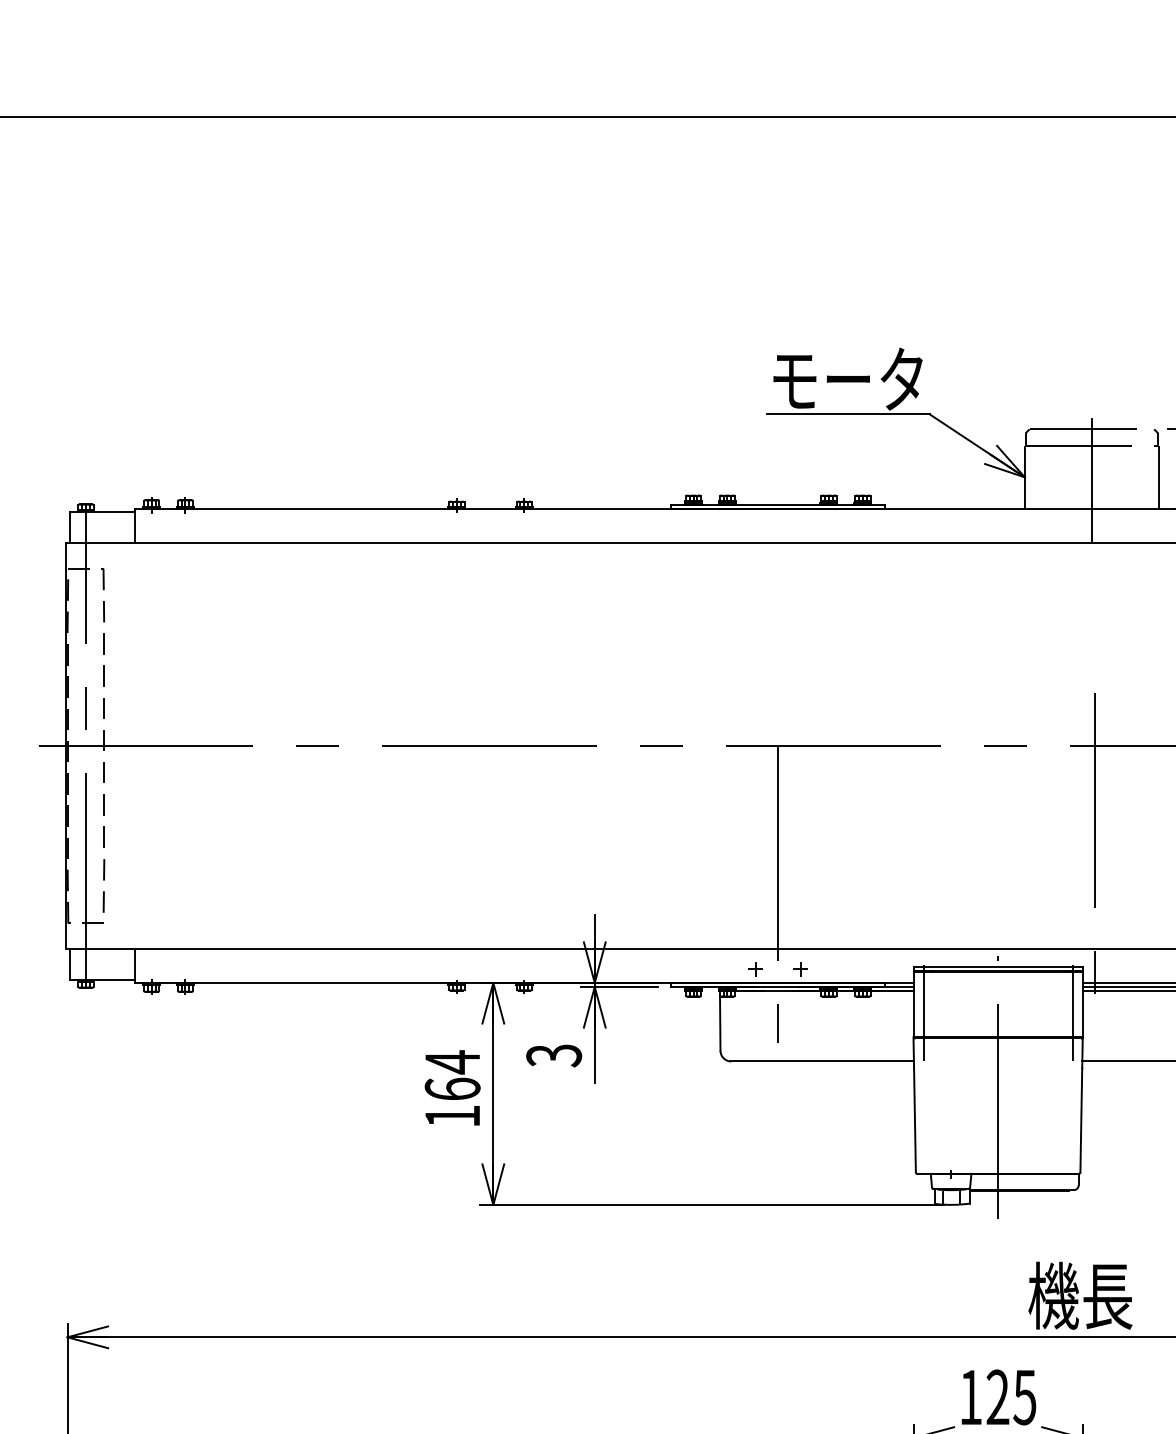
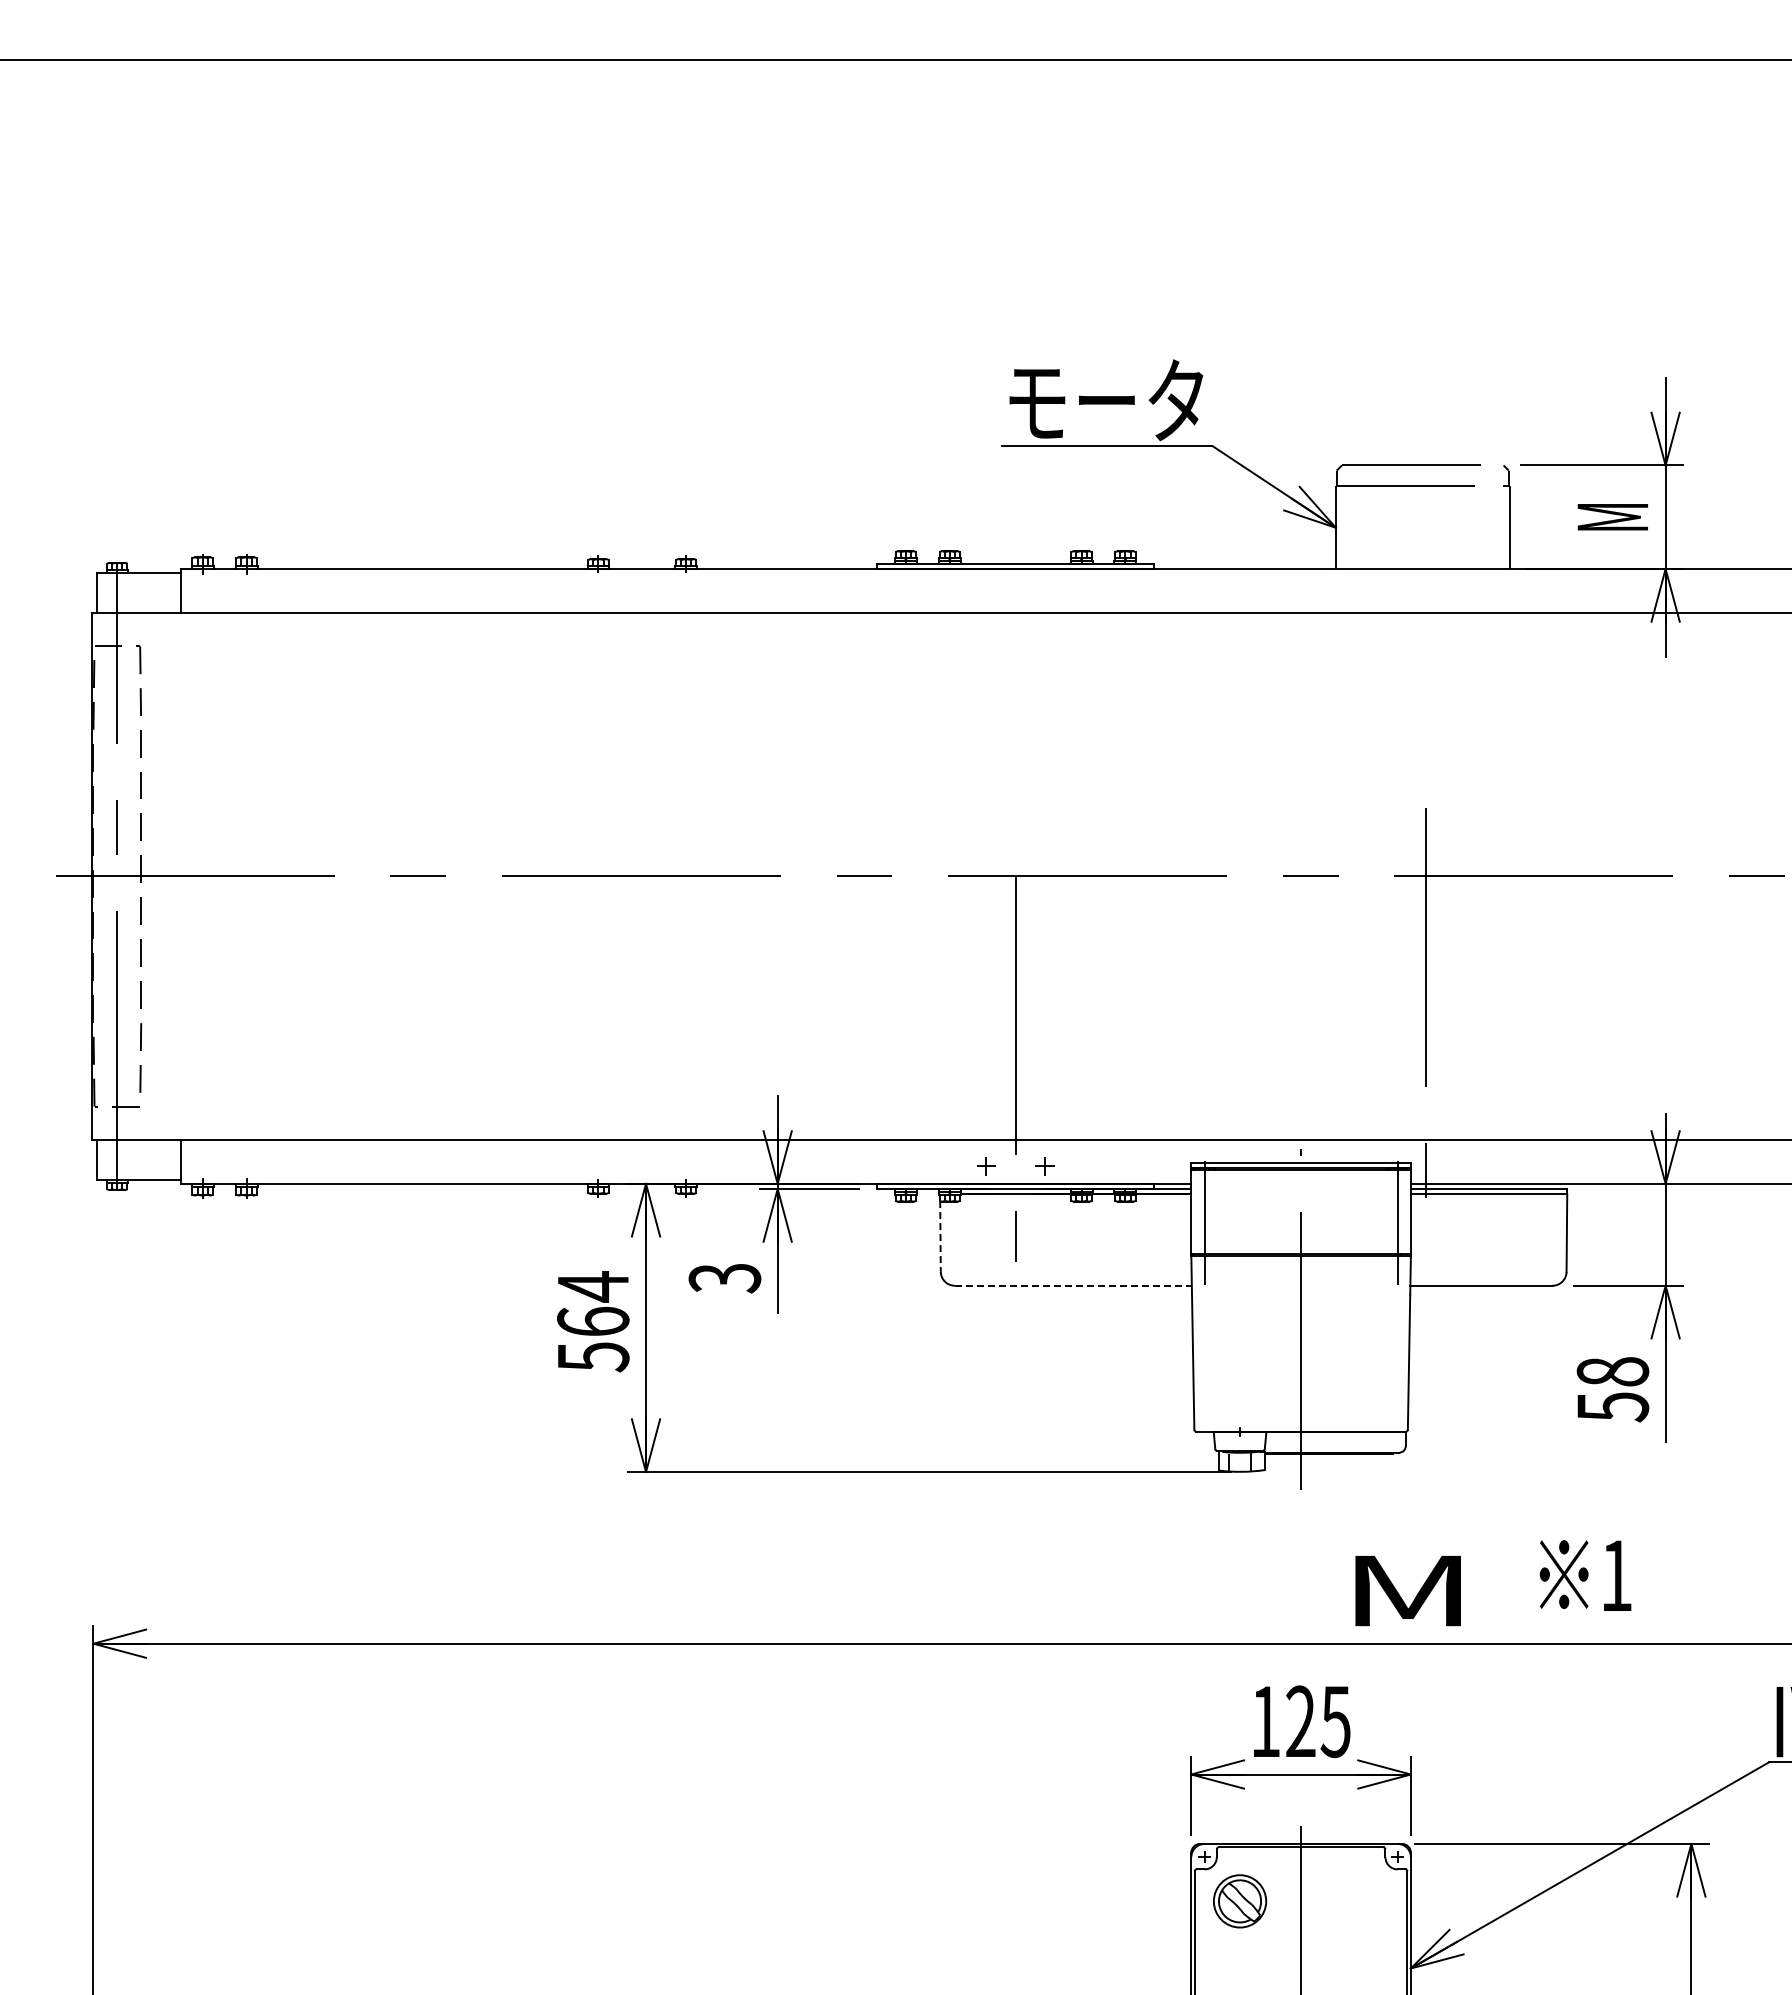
line: (1091, 480) -> (1422, 531), removed
line: (720, 1023) -> (940, 1236), solid -> dashed
line: (822, 1061) -> (1073, 1285), solid -> dashed
text: (452, 1116) -> (593, 1357), 164 -> 564
text: (1080, 1295) -> (1407, 1589), 機長 -> M

